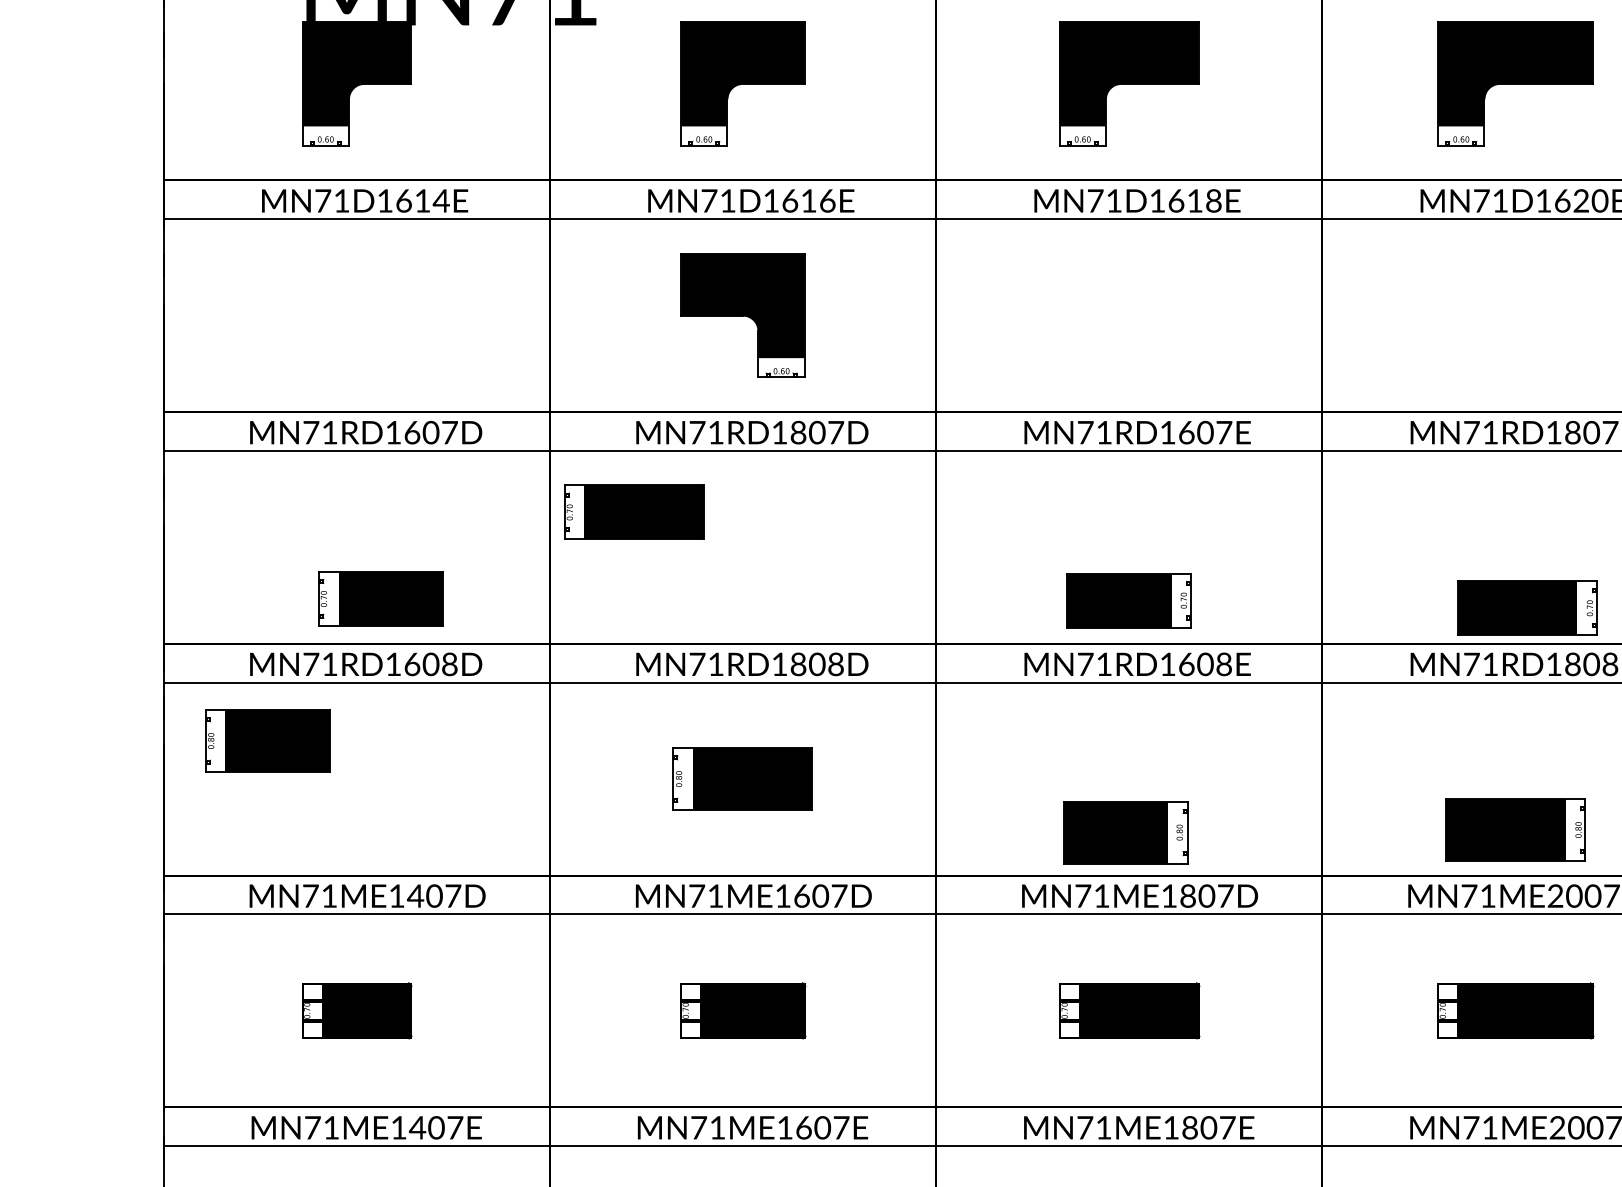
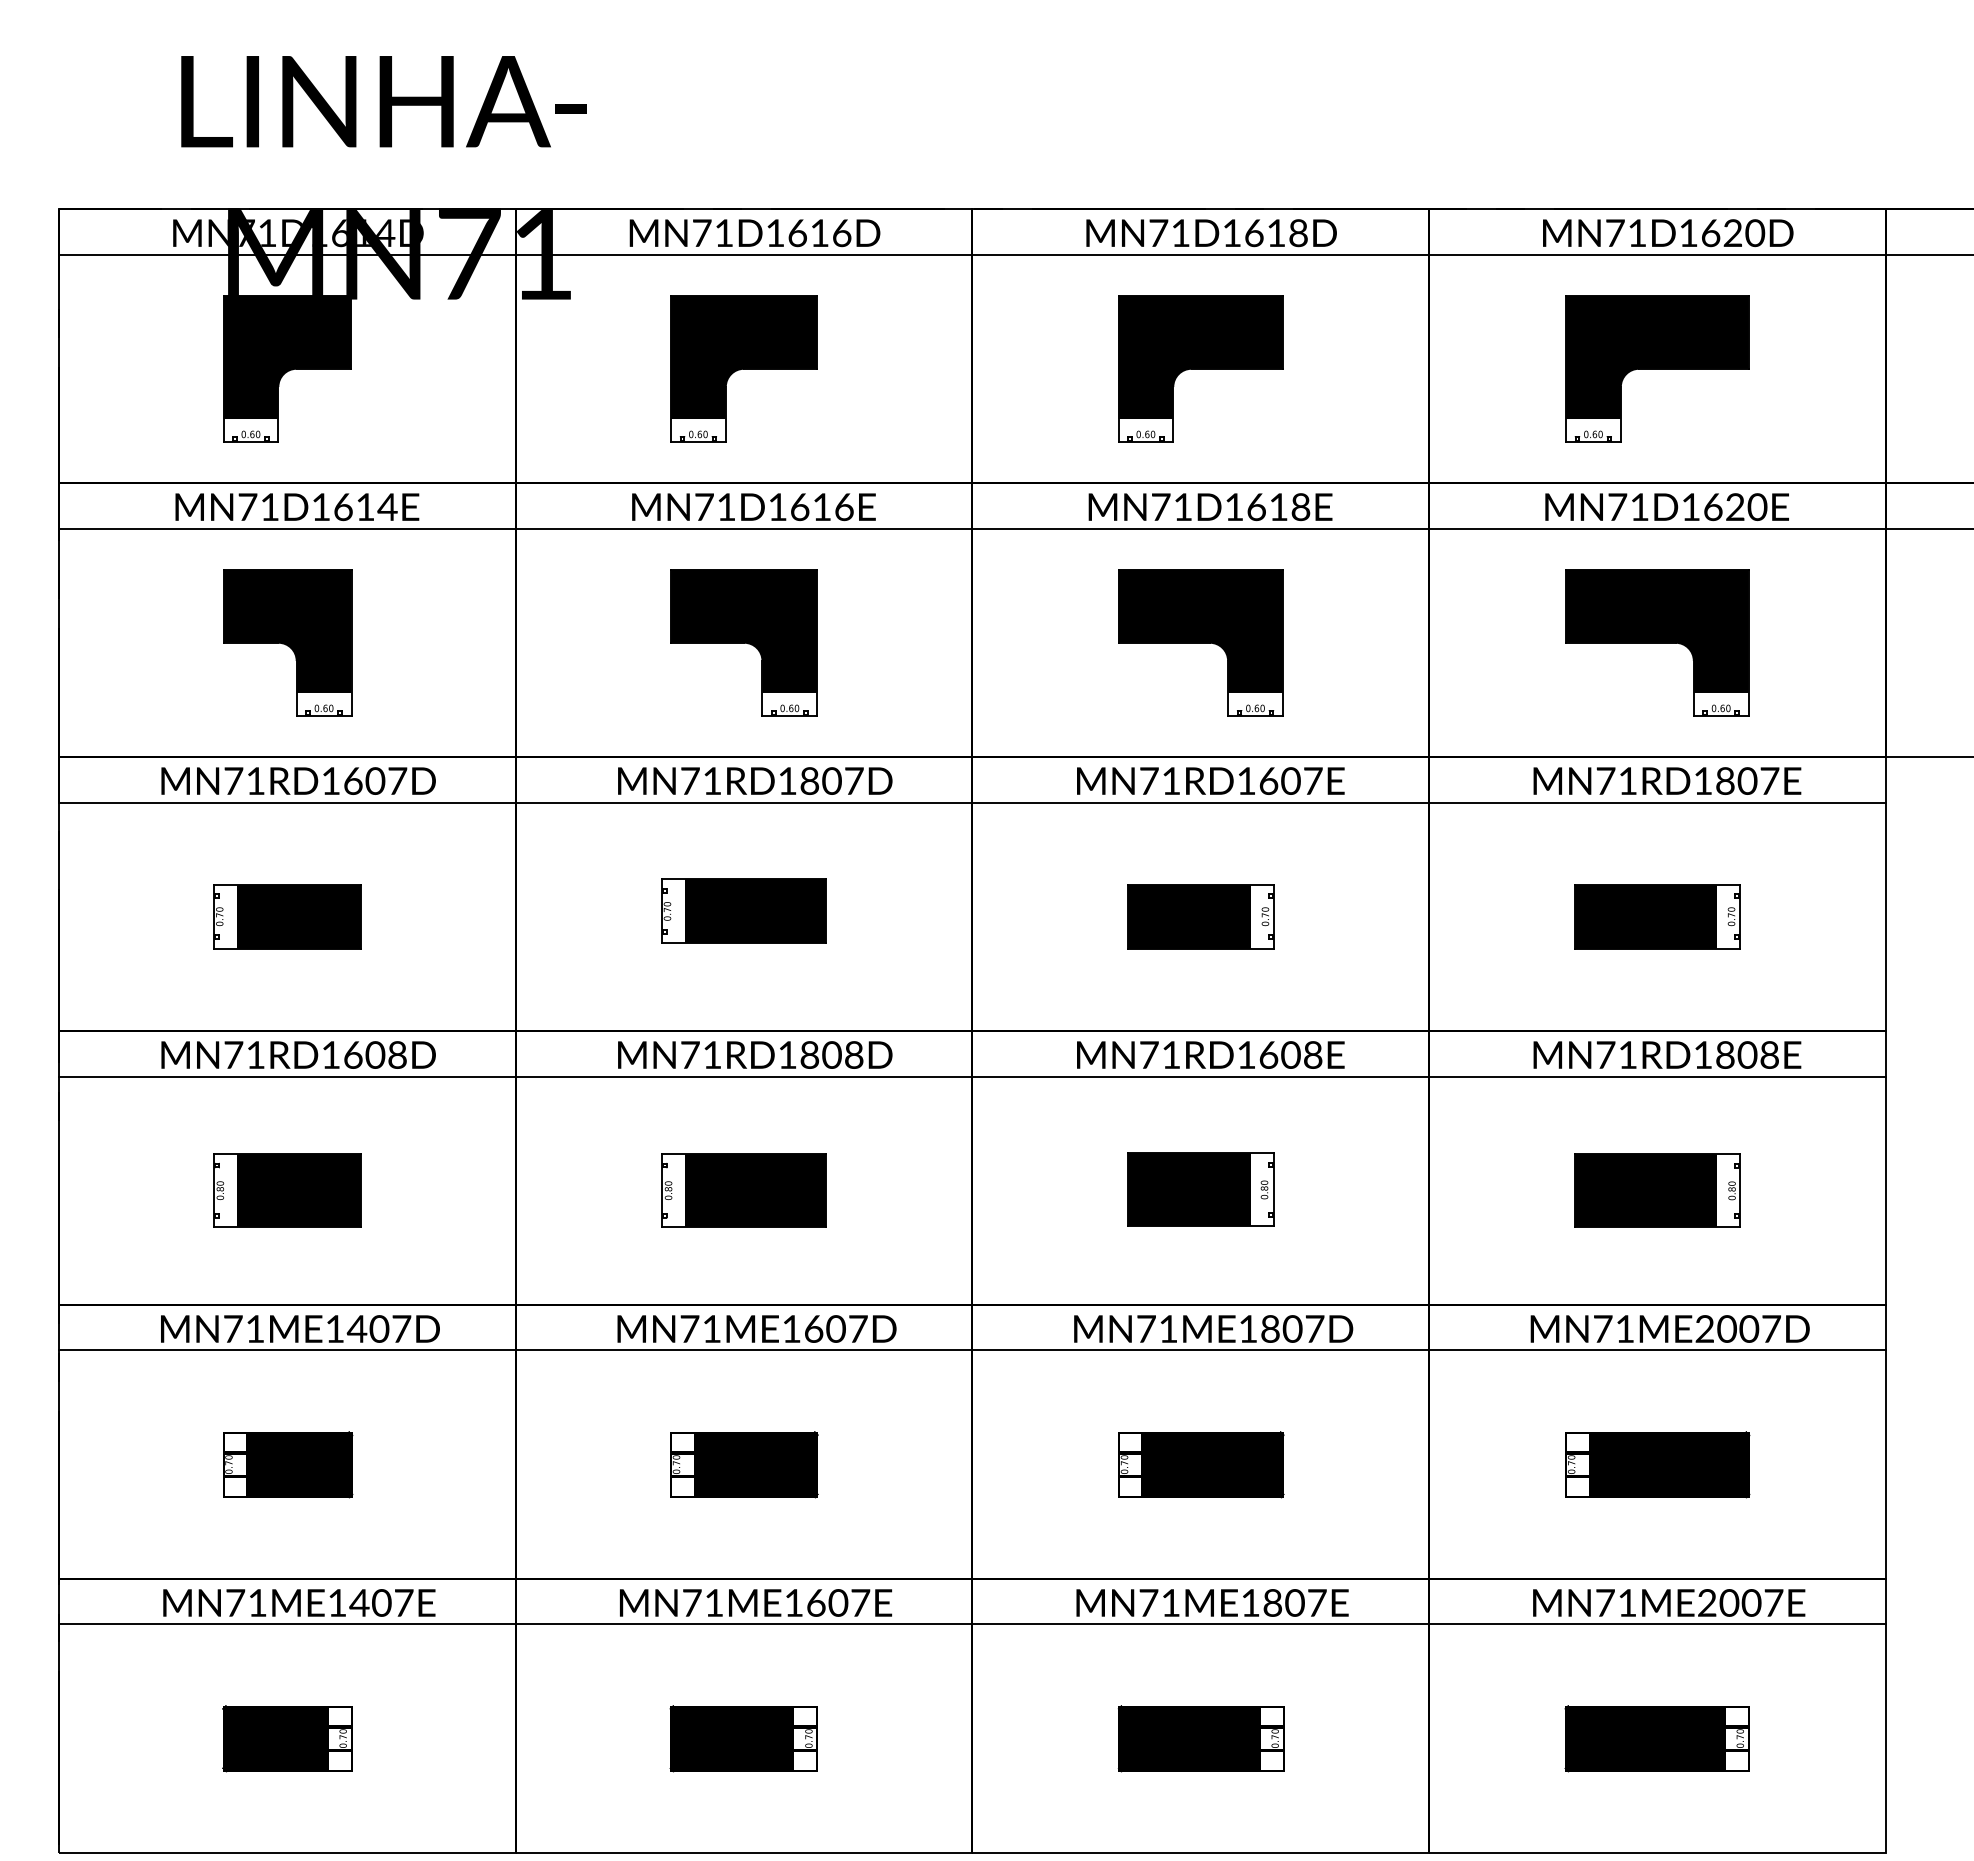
part: (356, 315) -> (287, 642), added
part: (1128, 315) -> (1200, 642), added
part: (1515, 315) -> (1657, 642), added
part: (634, 511) -> (743, 910), moved
part: (381, 598) -> (287, 916), moved
part: (1128, 600) -> (1200, 916), moved
part: (1527, 608) -> (1657, 916), moved
part: (267, 740) -> (287, 1190), moved
part: (1515, 829) -> (1657, 1190), moved
part: (1125, 832) -> (1200, 1189), moved

